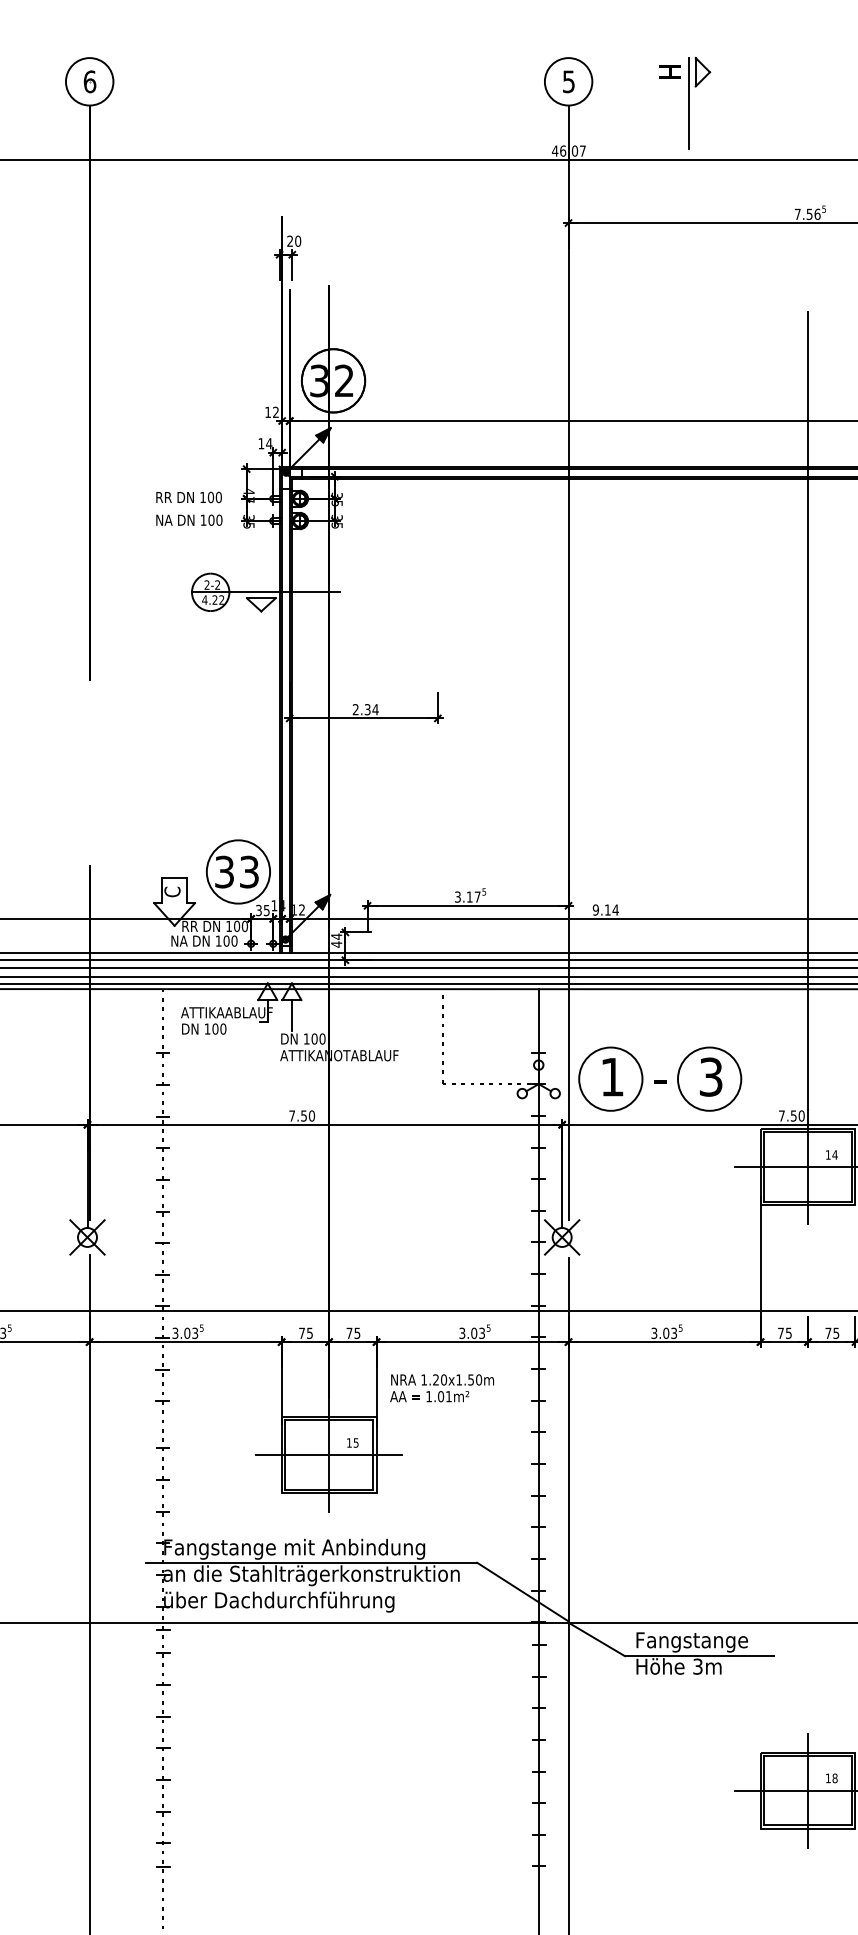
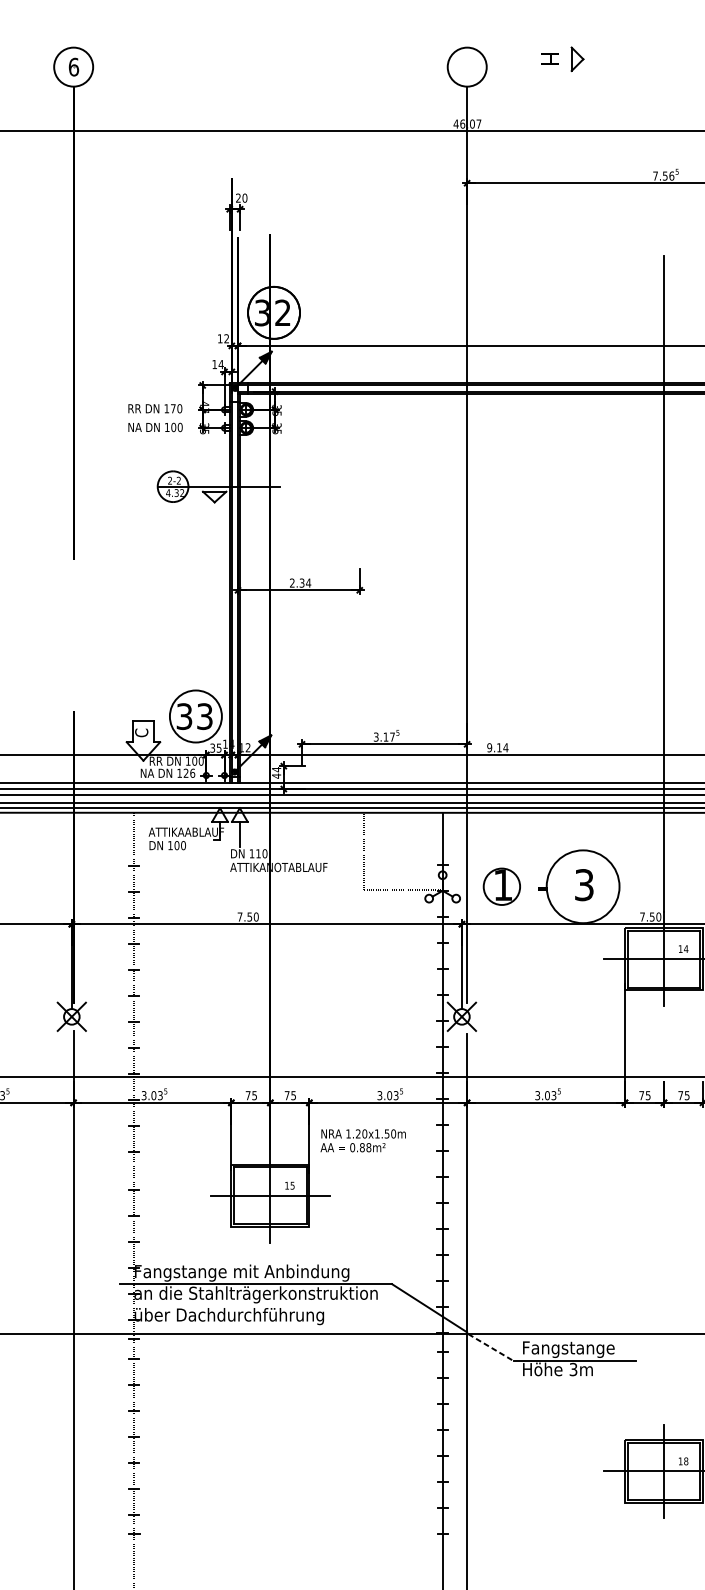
part: (568, 81) -> (467, 66), removed
line: (689, 103) -> (566, 84), removed
text: (210, 497) -> (172, 408), 100 -> 170
text: (214, 599) -> (176, 492), 4.22 -> 4.32
text: (230, 940) -> (189, 772), 100 -> 126
text: (314, 1038) -> (258, 853), 100 -> 110
circle: (610, 1078) -> (501, 886), size x0.7
circle: (709, 1078) -> (583, 886), size x1.4
text: (438, 1396) -> (360, 1147), 1.01m² -> 0.88m²
line: (597, 1640) -> (490, 1348), solid -> dashed

